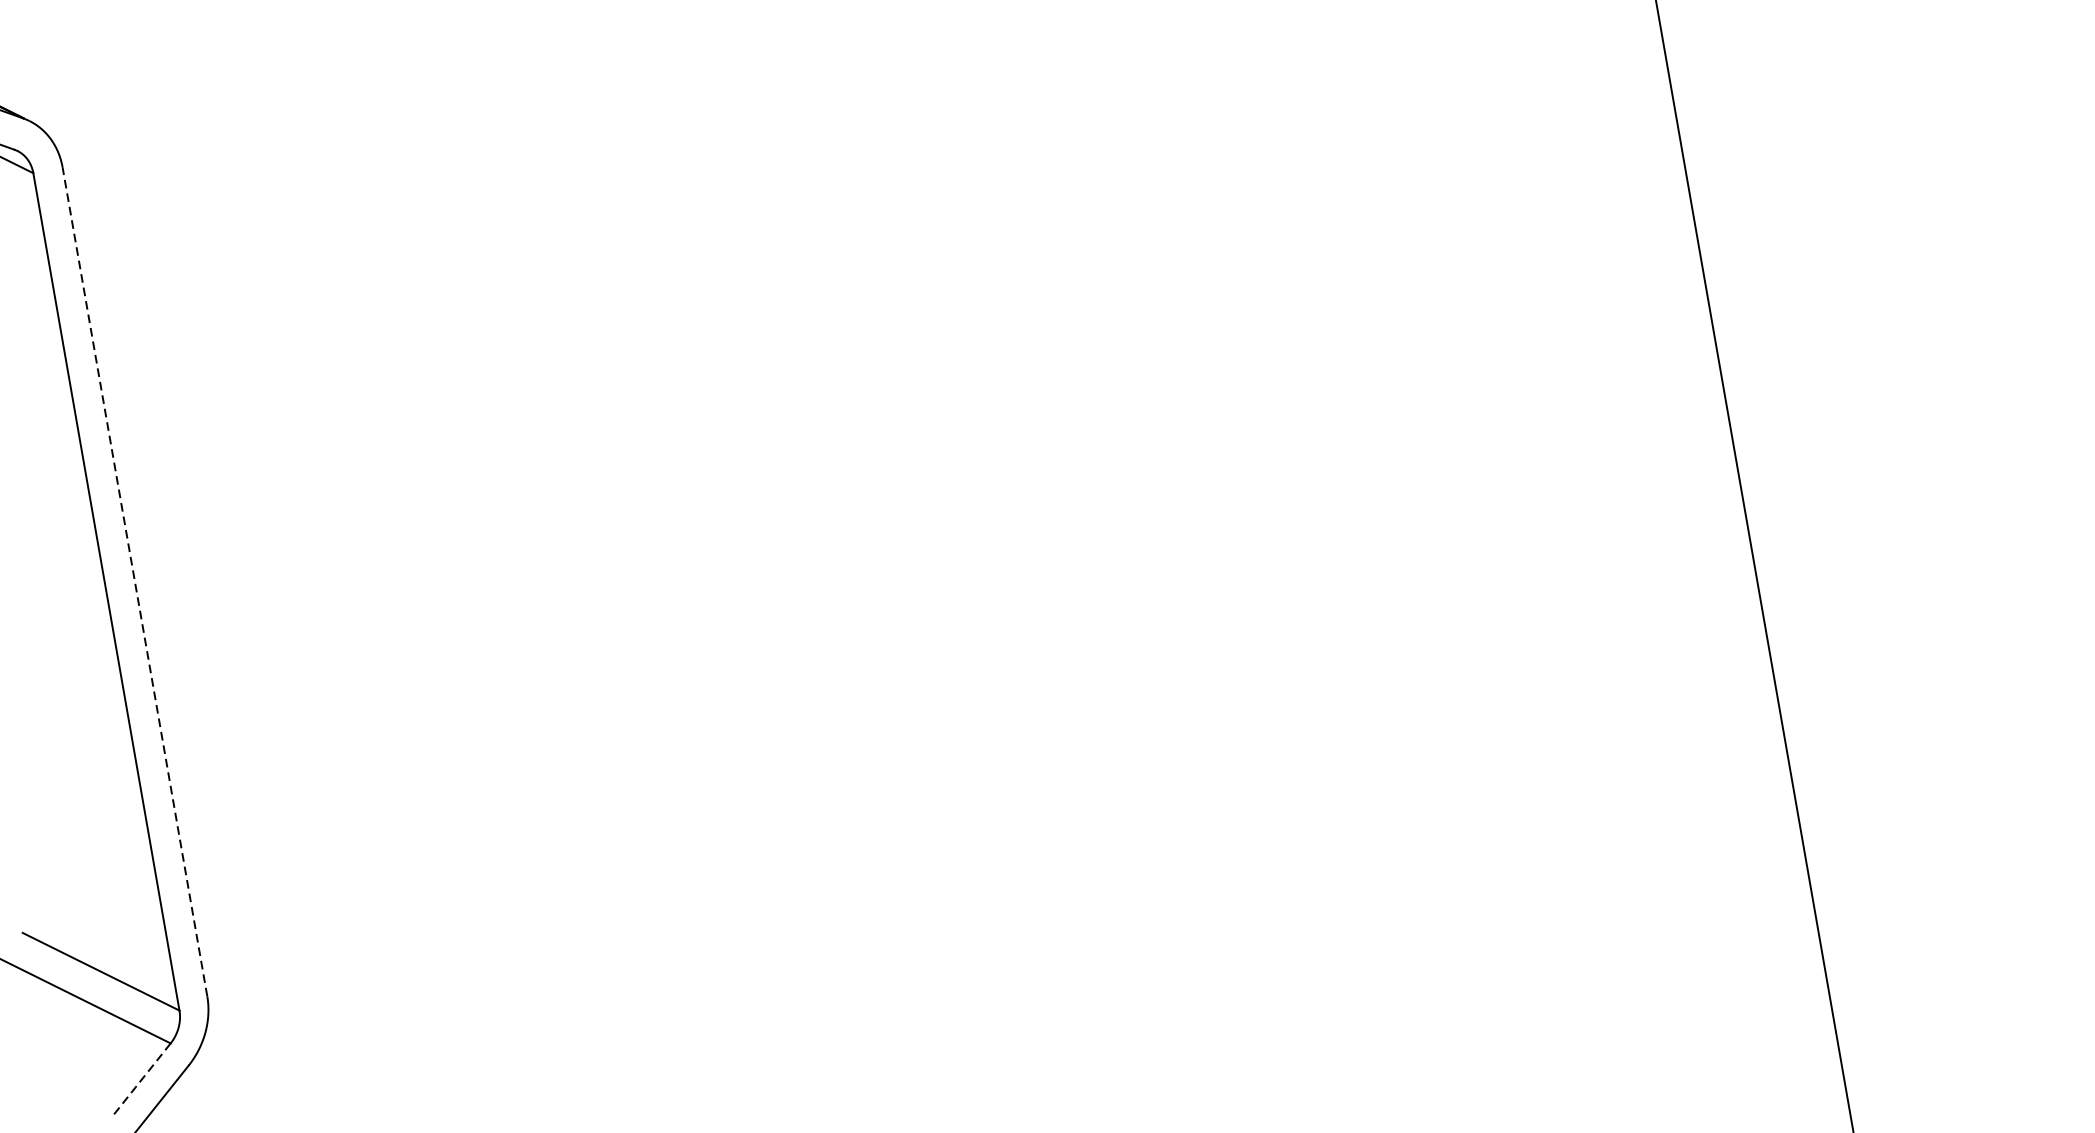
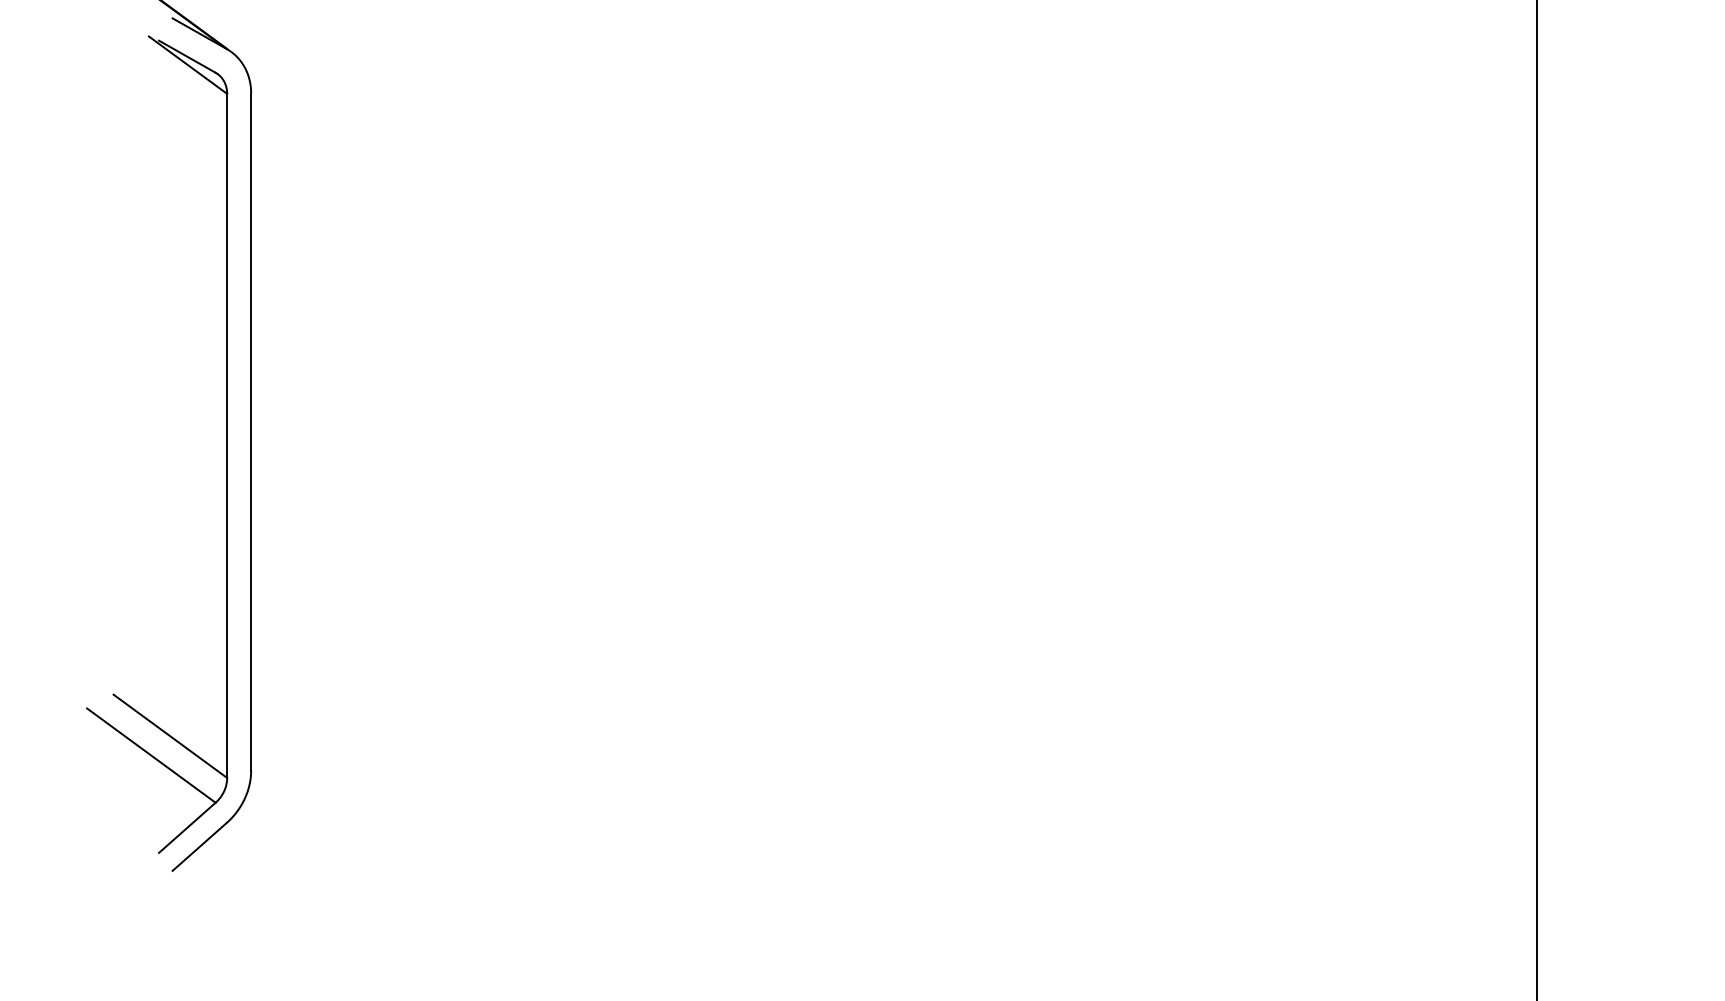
line: (135, 581) -> (251, 431), dashed -> solid
line: (141, 1079) -> (187, 827), dashed -> solid

